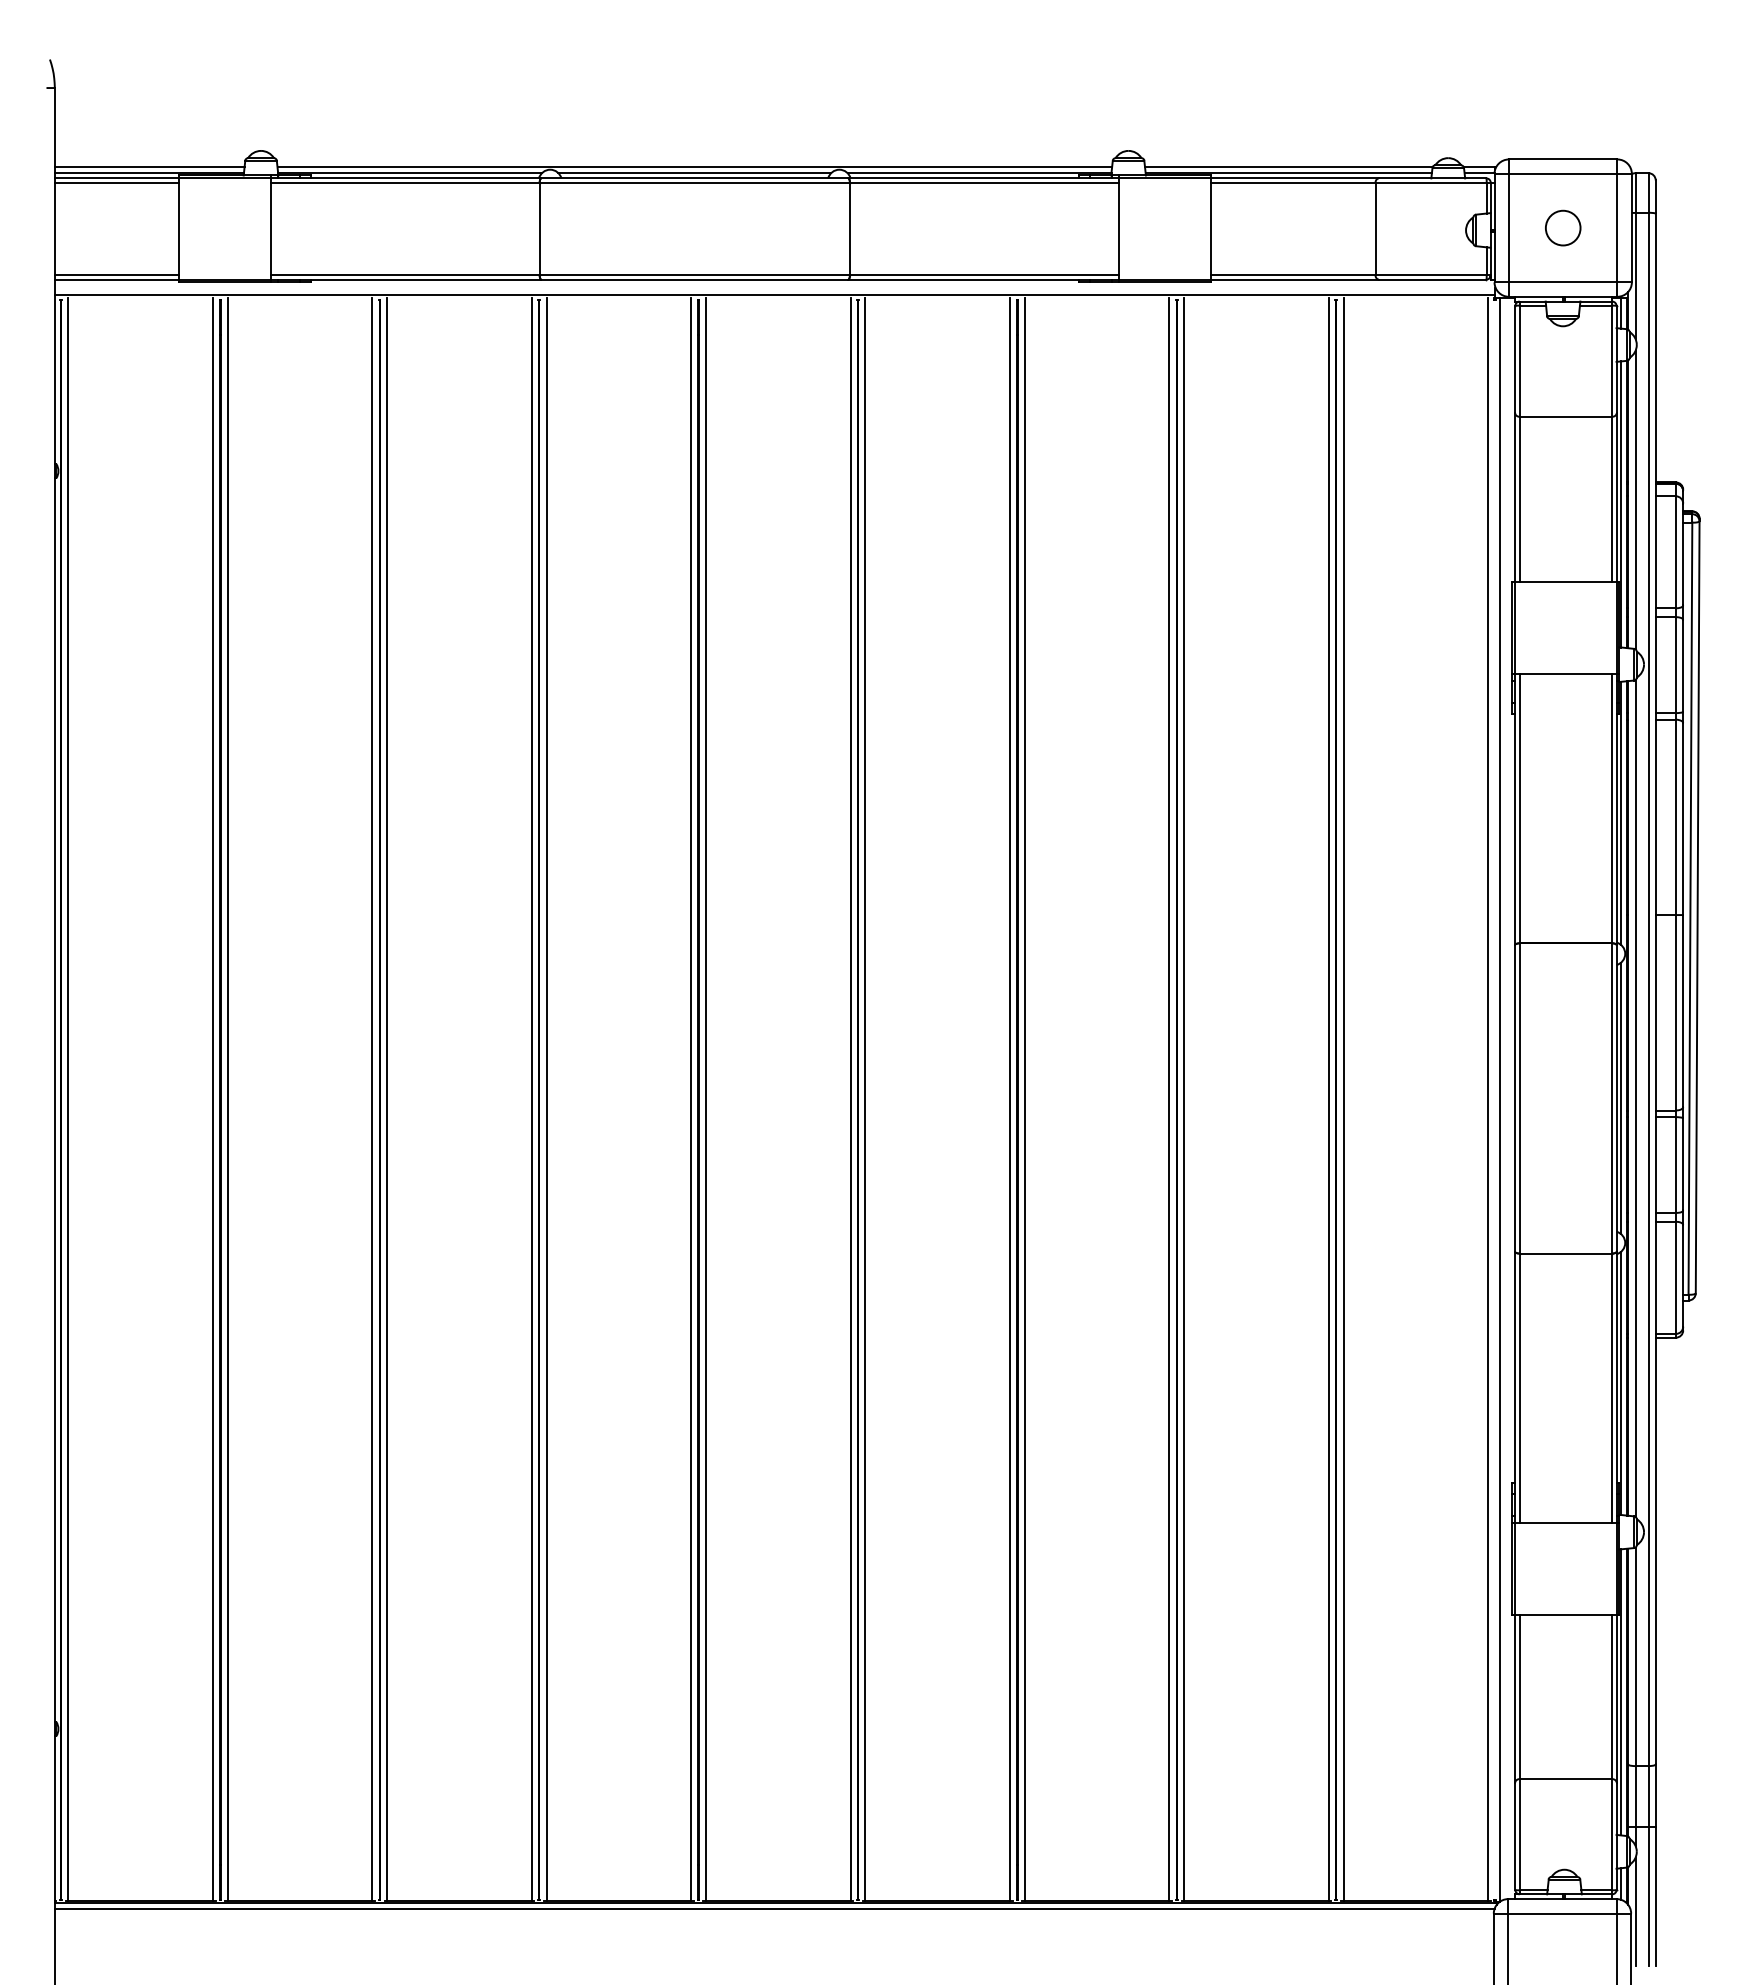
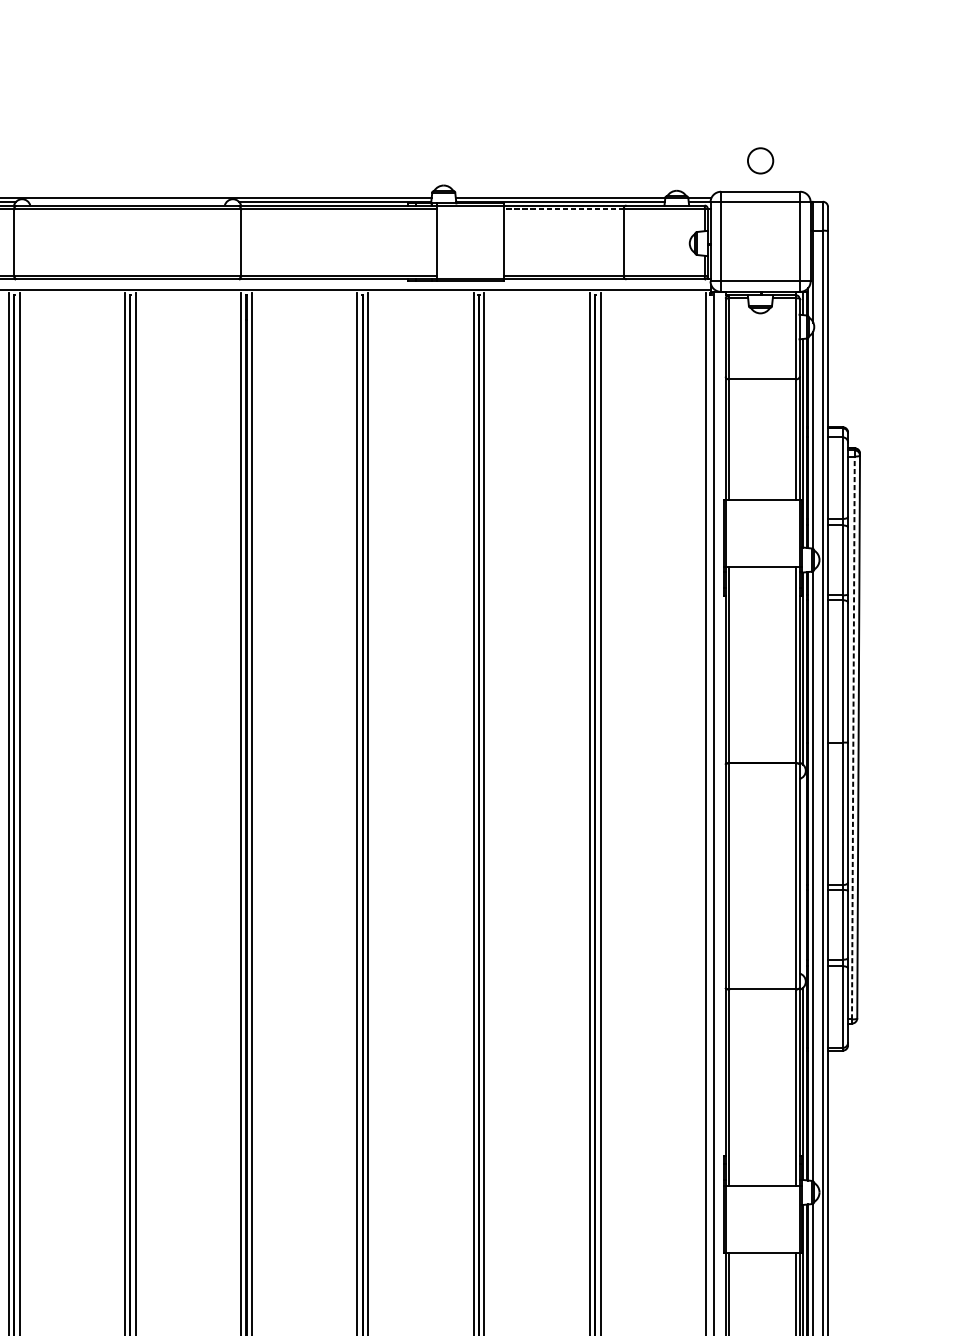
line: (694, 173) -> (127, 202), removed
line: (1292, 182) -> (563, 208), solid -> dashed
circle: (1563, 227) -> (760, 160), moved
line: (1690, 908) -> (853, 737), solid -> dashed
line: (1621, 1098) -> (803, 876), removed

